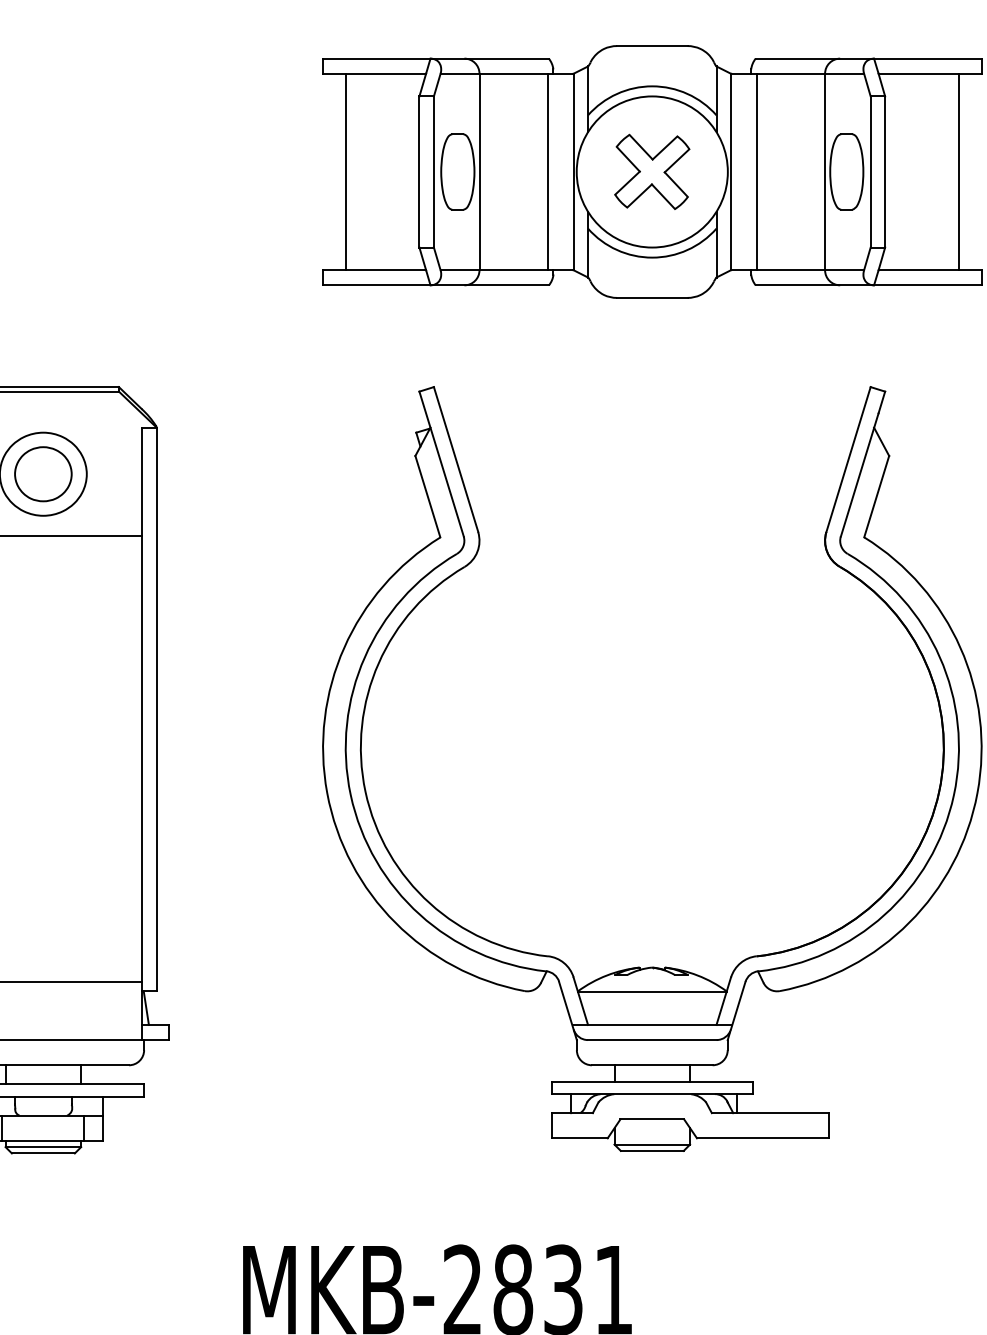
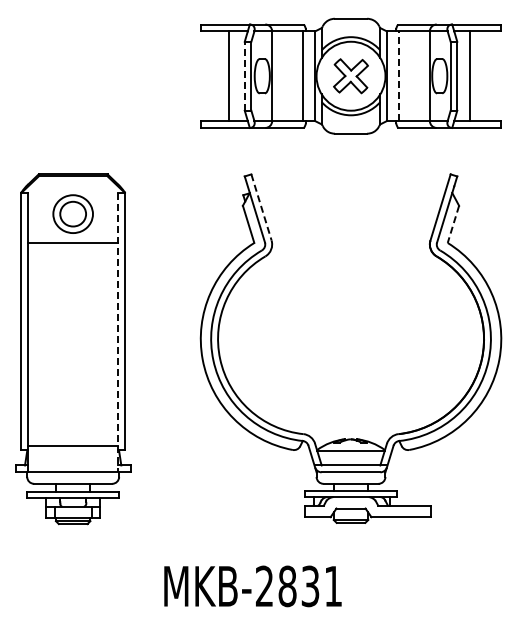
line: (418, 170) -> (244, 75), solid -> dashed
line: (346, 172) -> (229, 76), moved
line: (756, 172) -> (398, 76), solid -> dashed
line: (957, 172) -> (469, 76), moved
line: (456, 459) -> (261, 207), solid -> dashed
line: (876, 496) -> (453, 224), solid -> dashed
line: (142, 733) -> (118, 332), solid -> dashed

